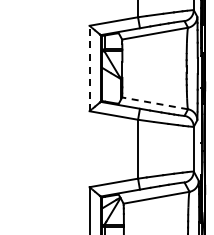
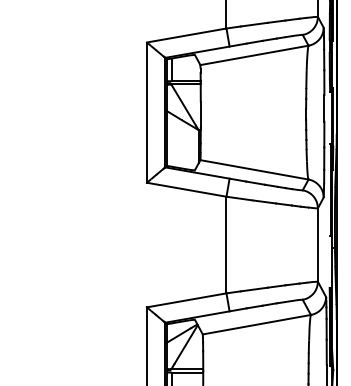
line: (89, 68) -> (146, 112), dashed -> solid
line: (154, 103) -> (253, 170), dashed -> solid

